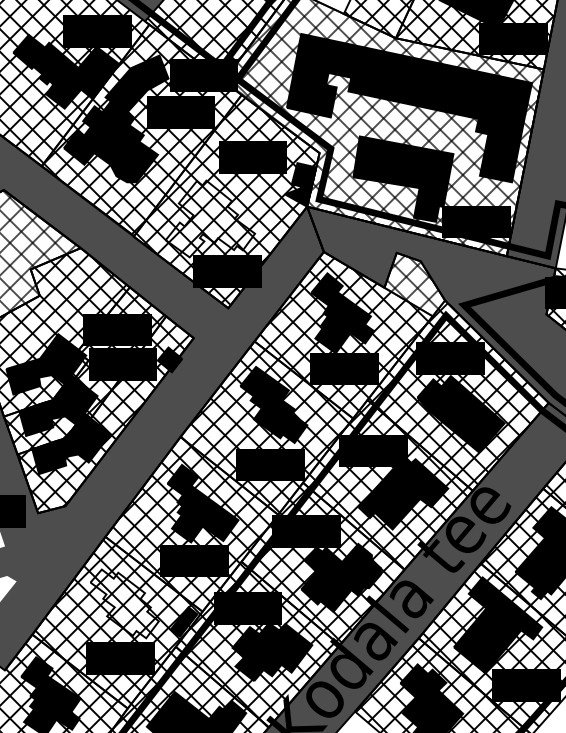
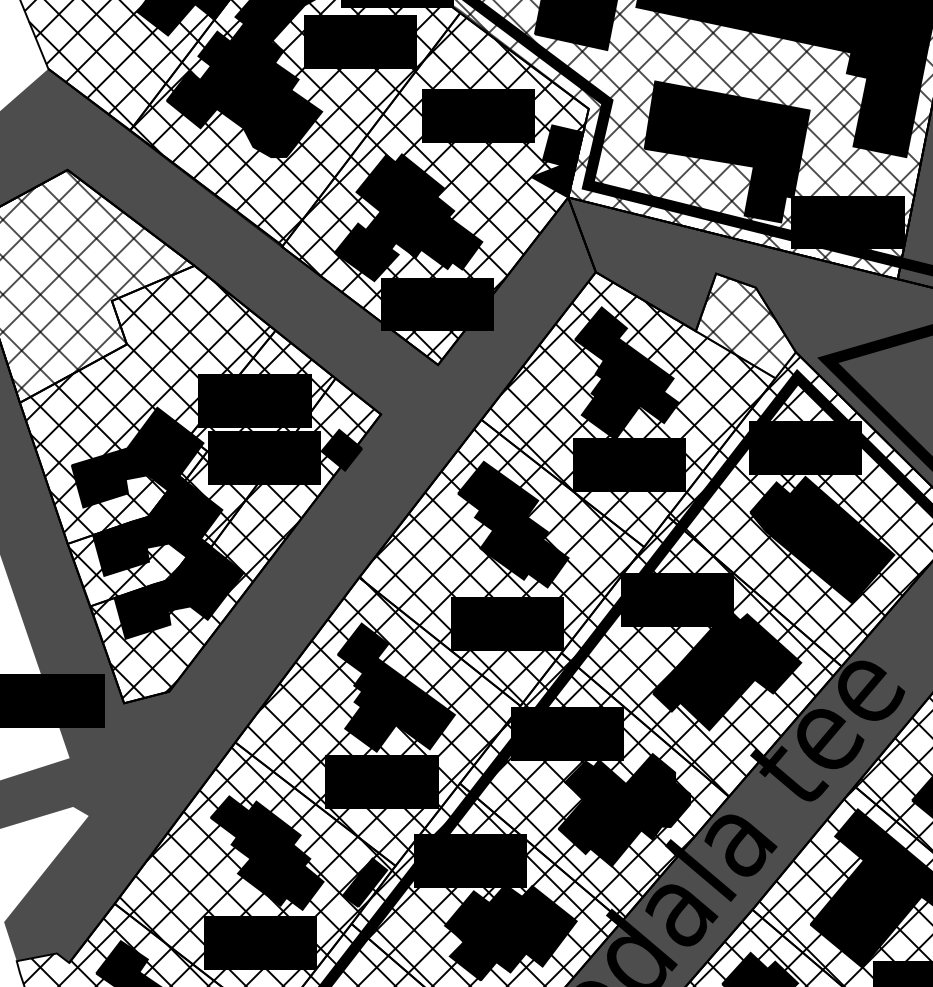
fill: (210, 218) -> (408, 216), added
fill: (124, 603) -> (266, 852), added

